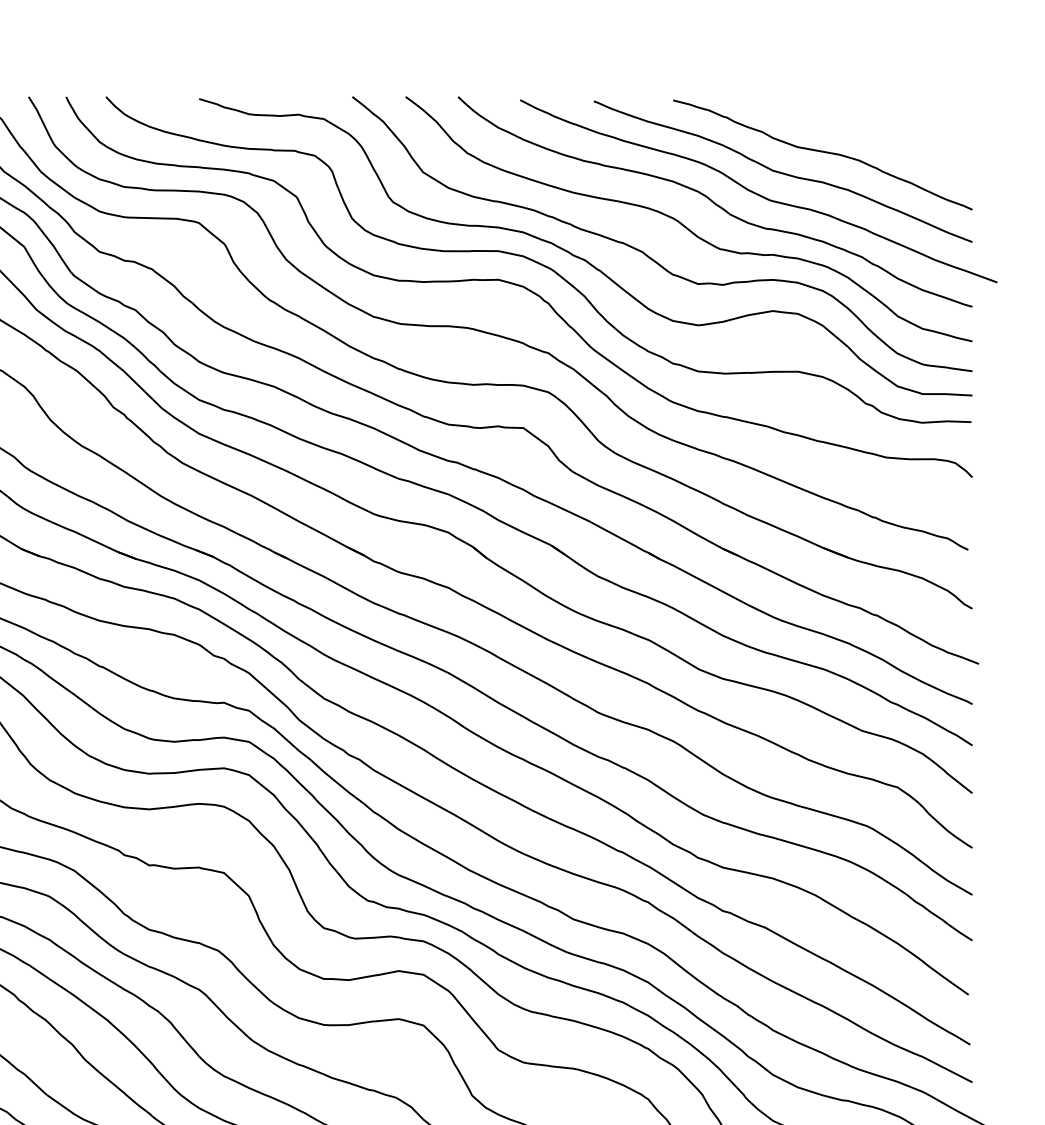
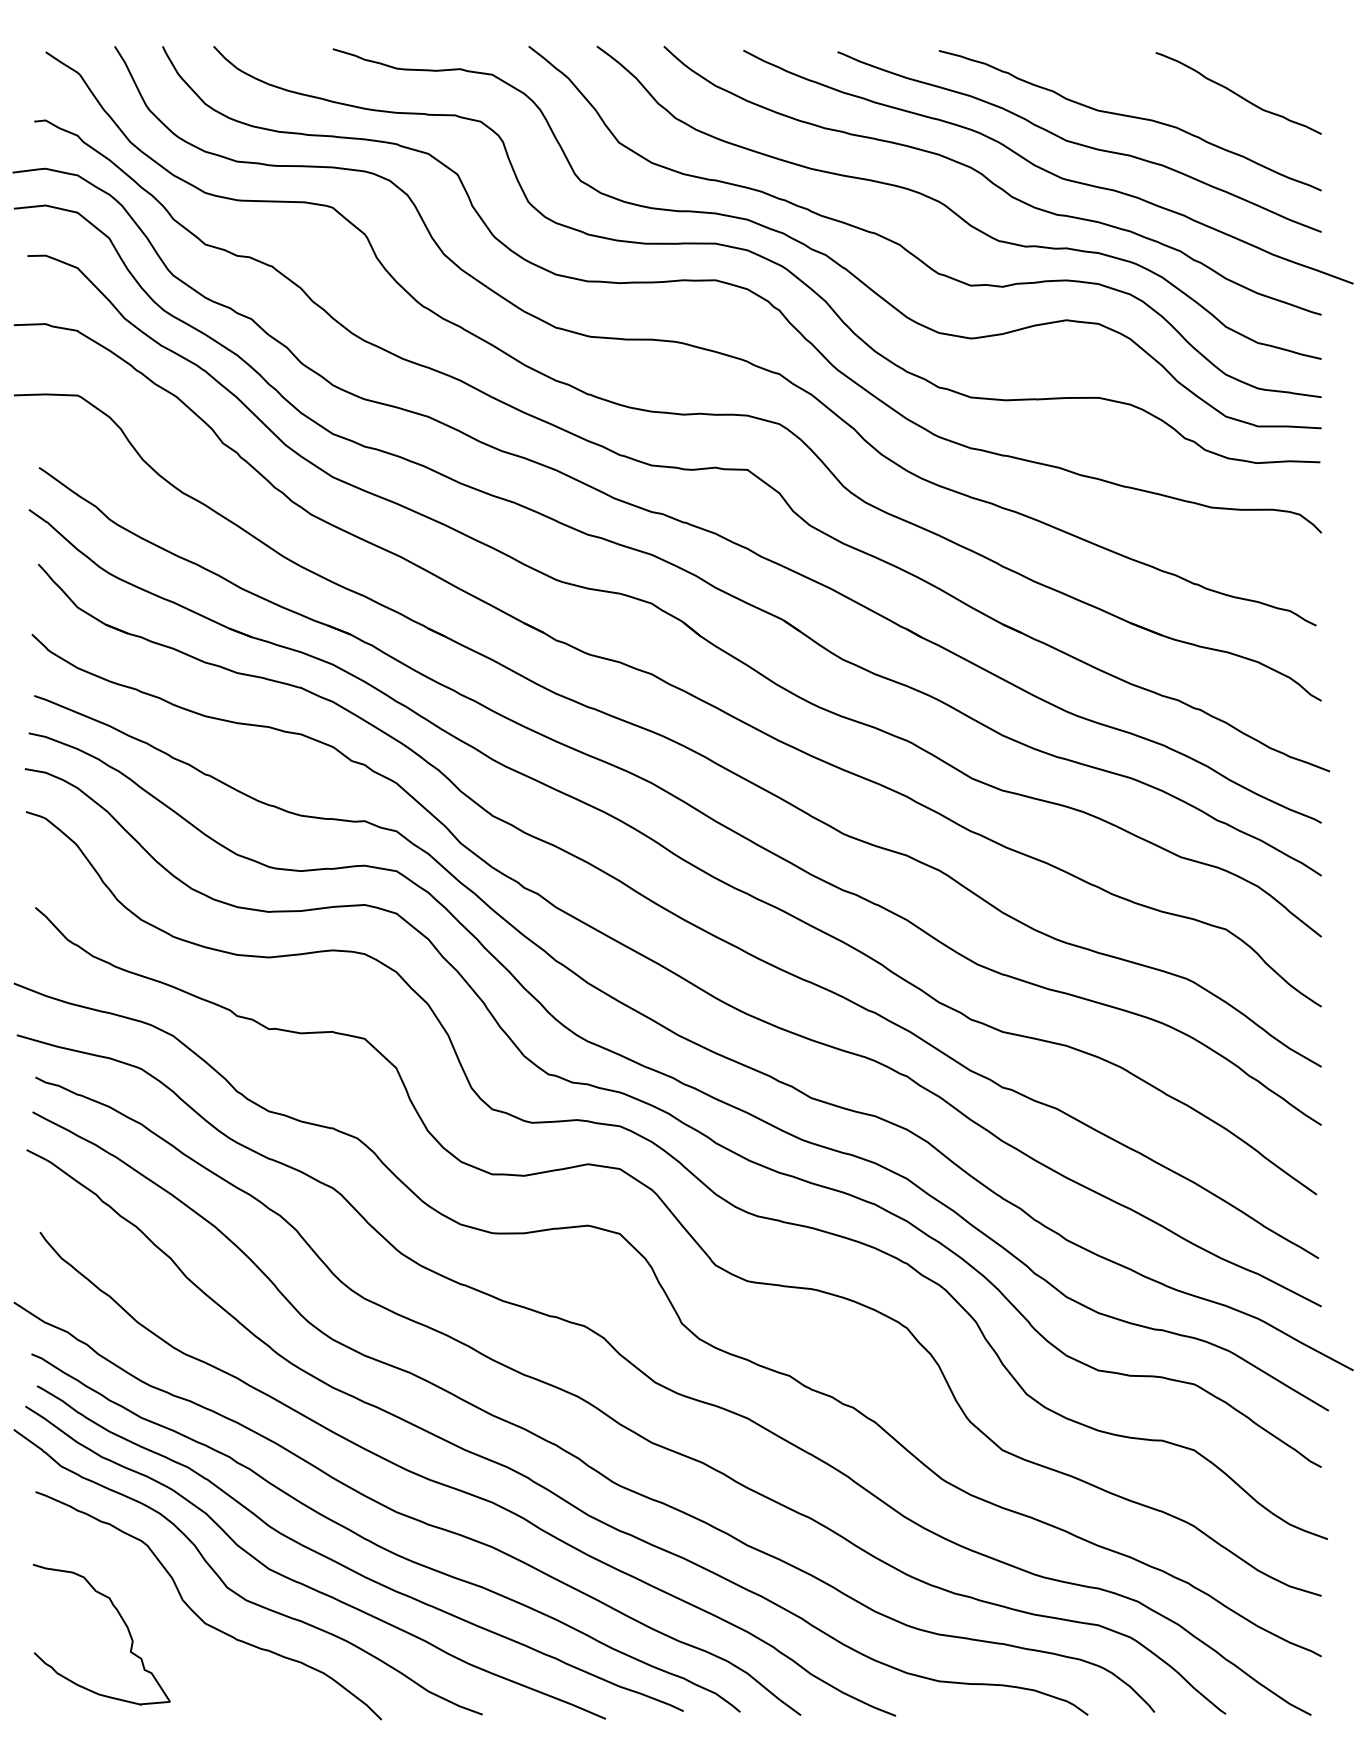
curve: (906, 133) -> (1237, 93), added

